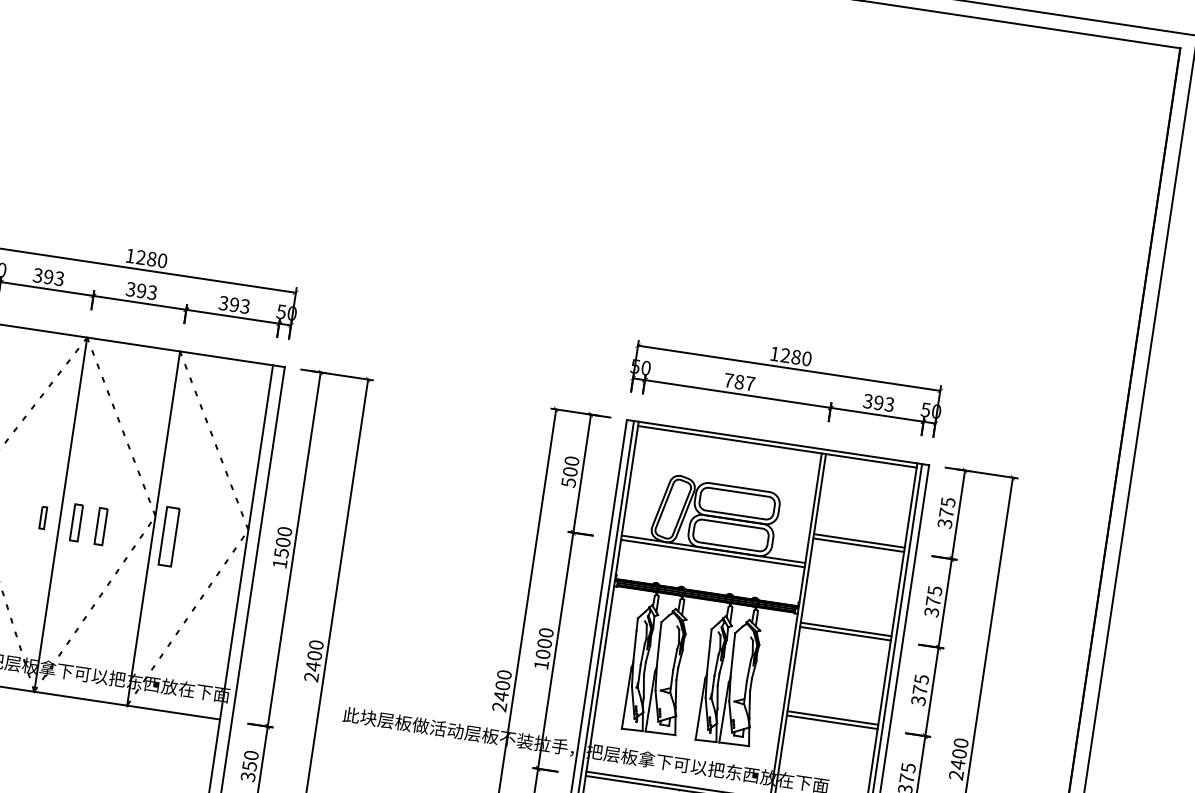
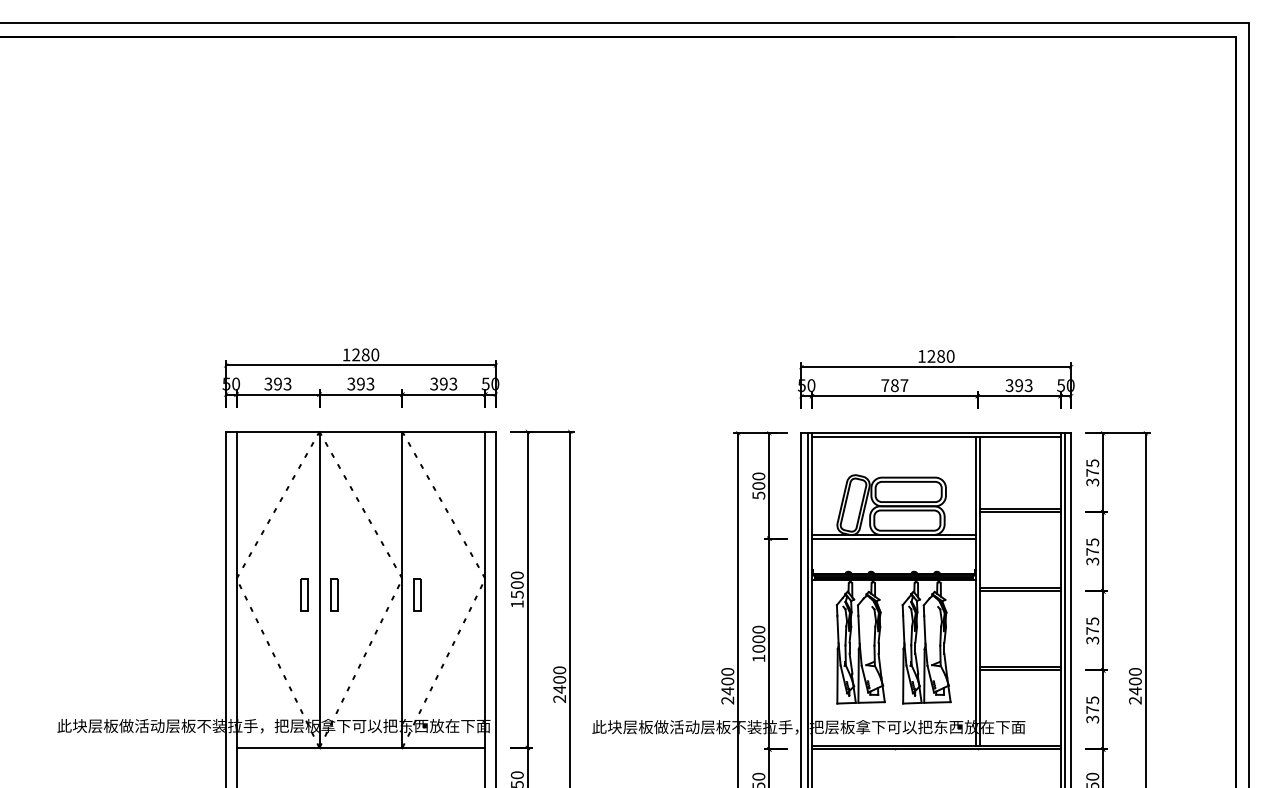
part: (43, 517) -> (304, 594), size x1.67
part: (101, 526) -> (356, 594), removed
part: (169, 536) -> (417, 594), size x0.62

